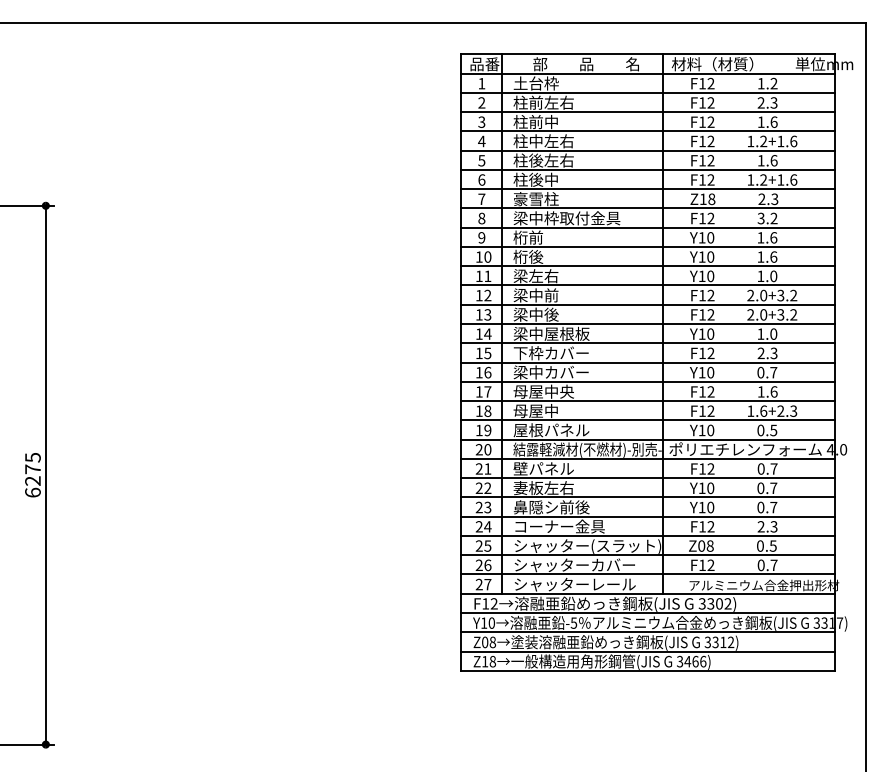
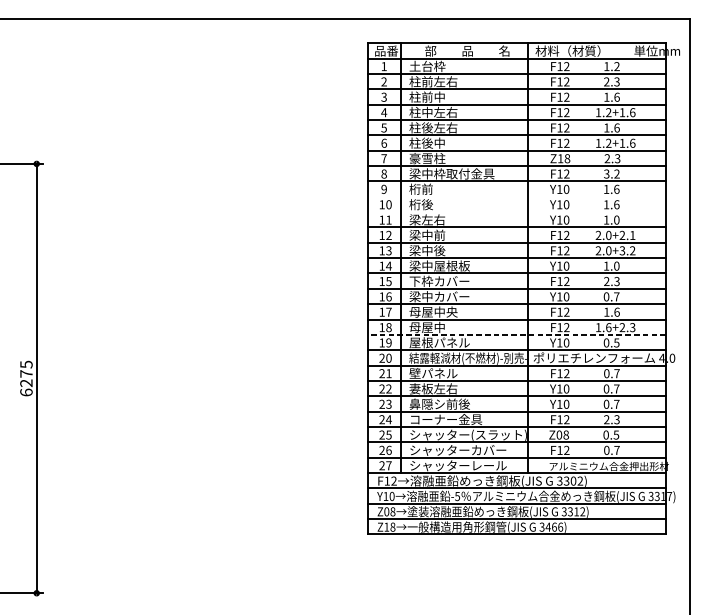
line: (648, 246) -> (516, 196), removed
line: (648, 266) -> (516, 212), removed
text: (787, 295) -> (627, 235), 2.0+3.2 -> 2.0+2.1
line: (648, 420) -> (516, 334), solid -> dashed

